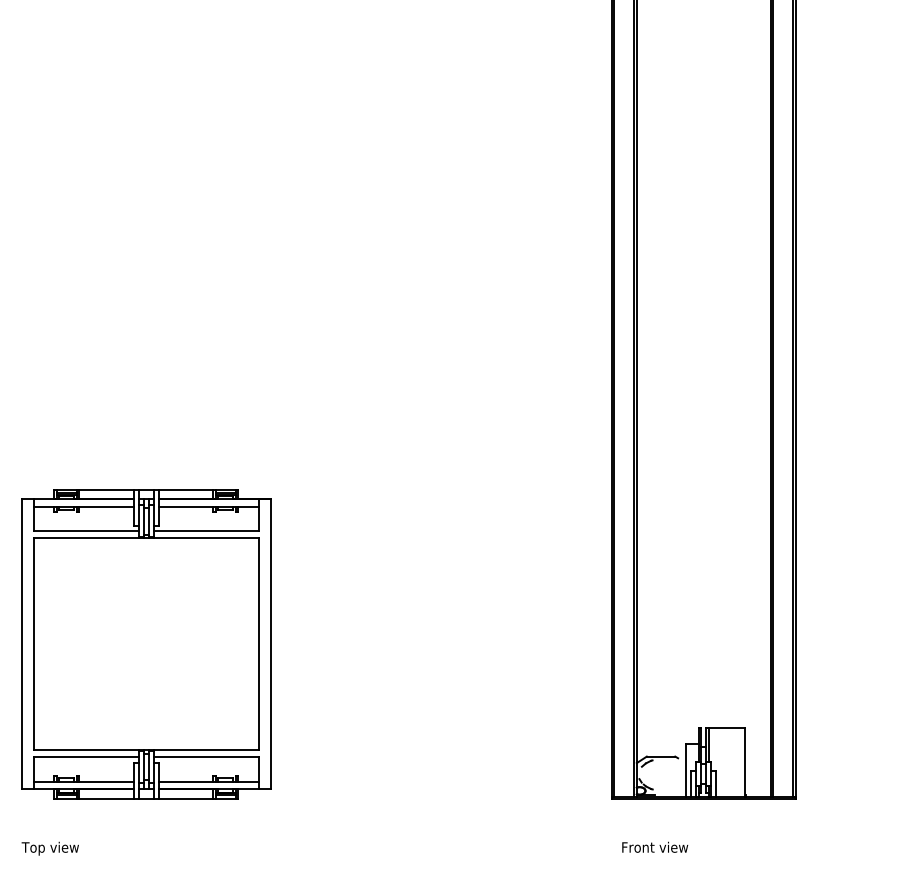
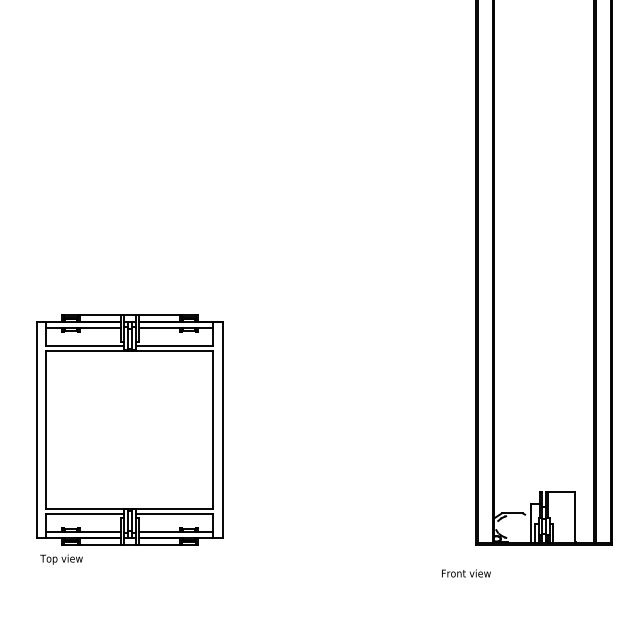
text: (655, 846) -> (466, 572), moved
text: (49, 848) -> (60, 559), moved

